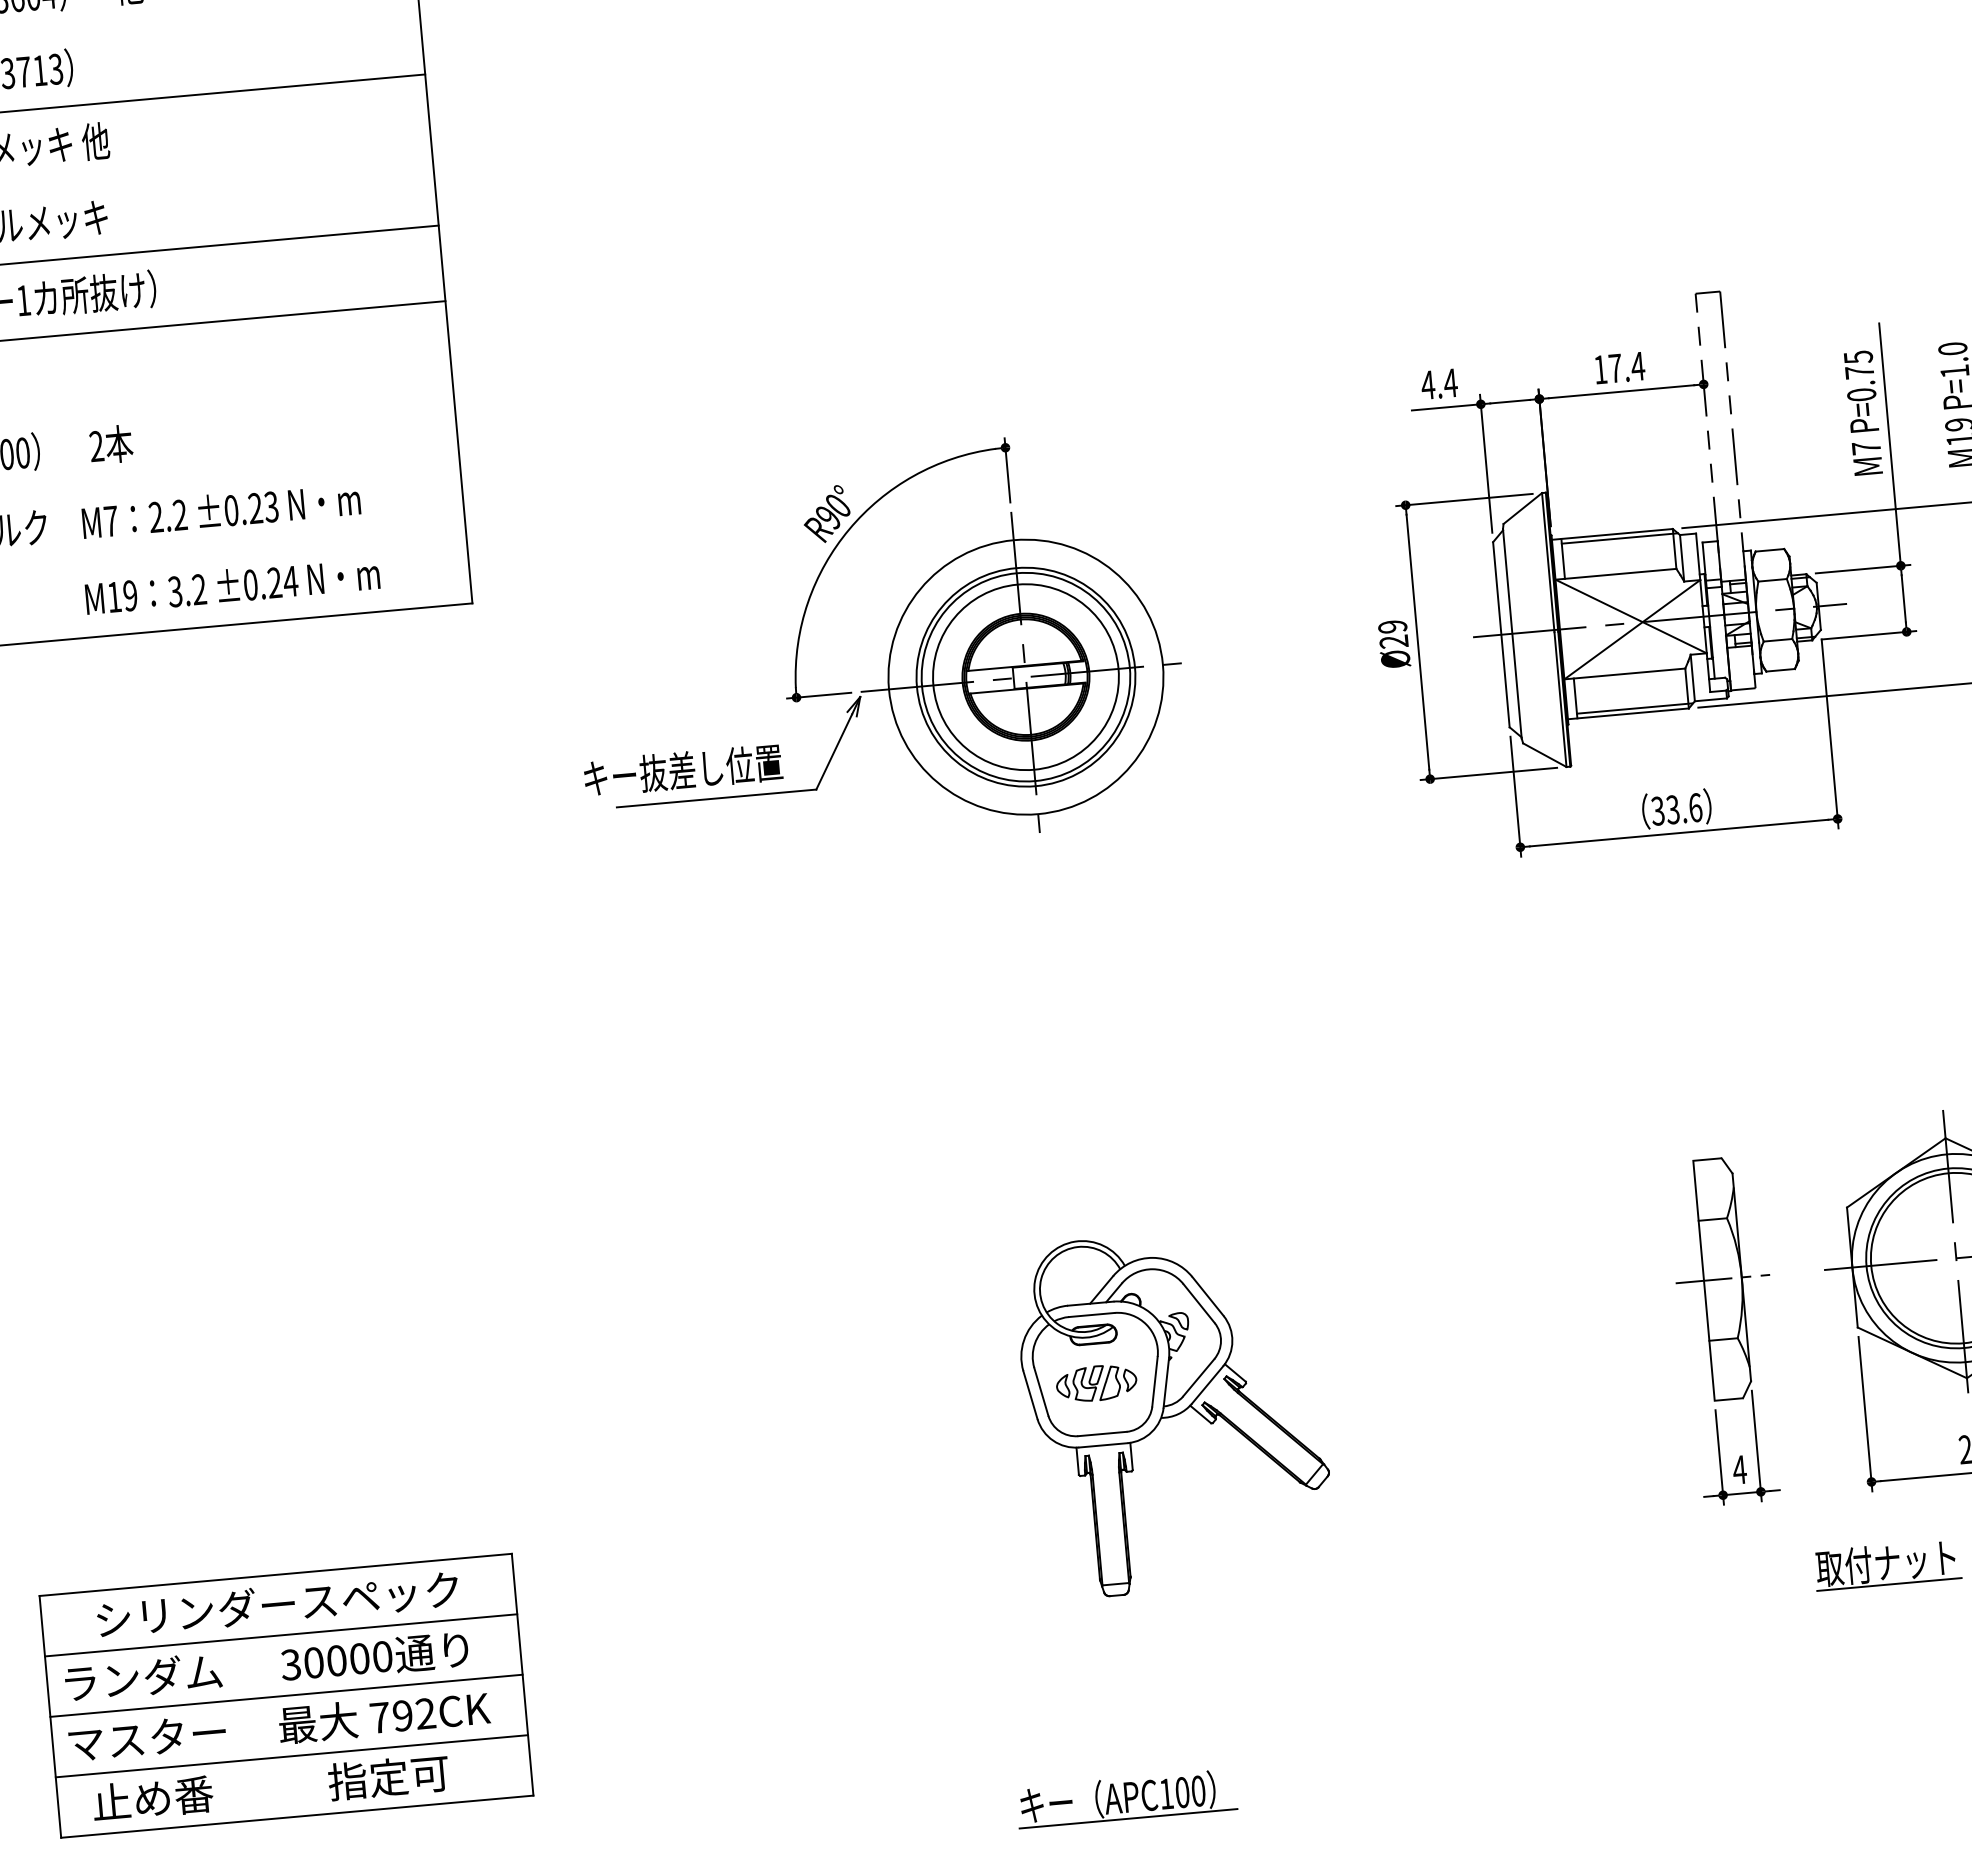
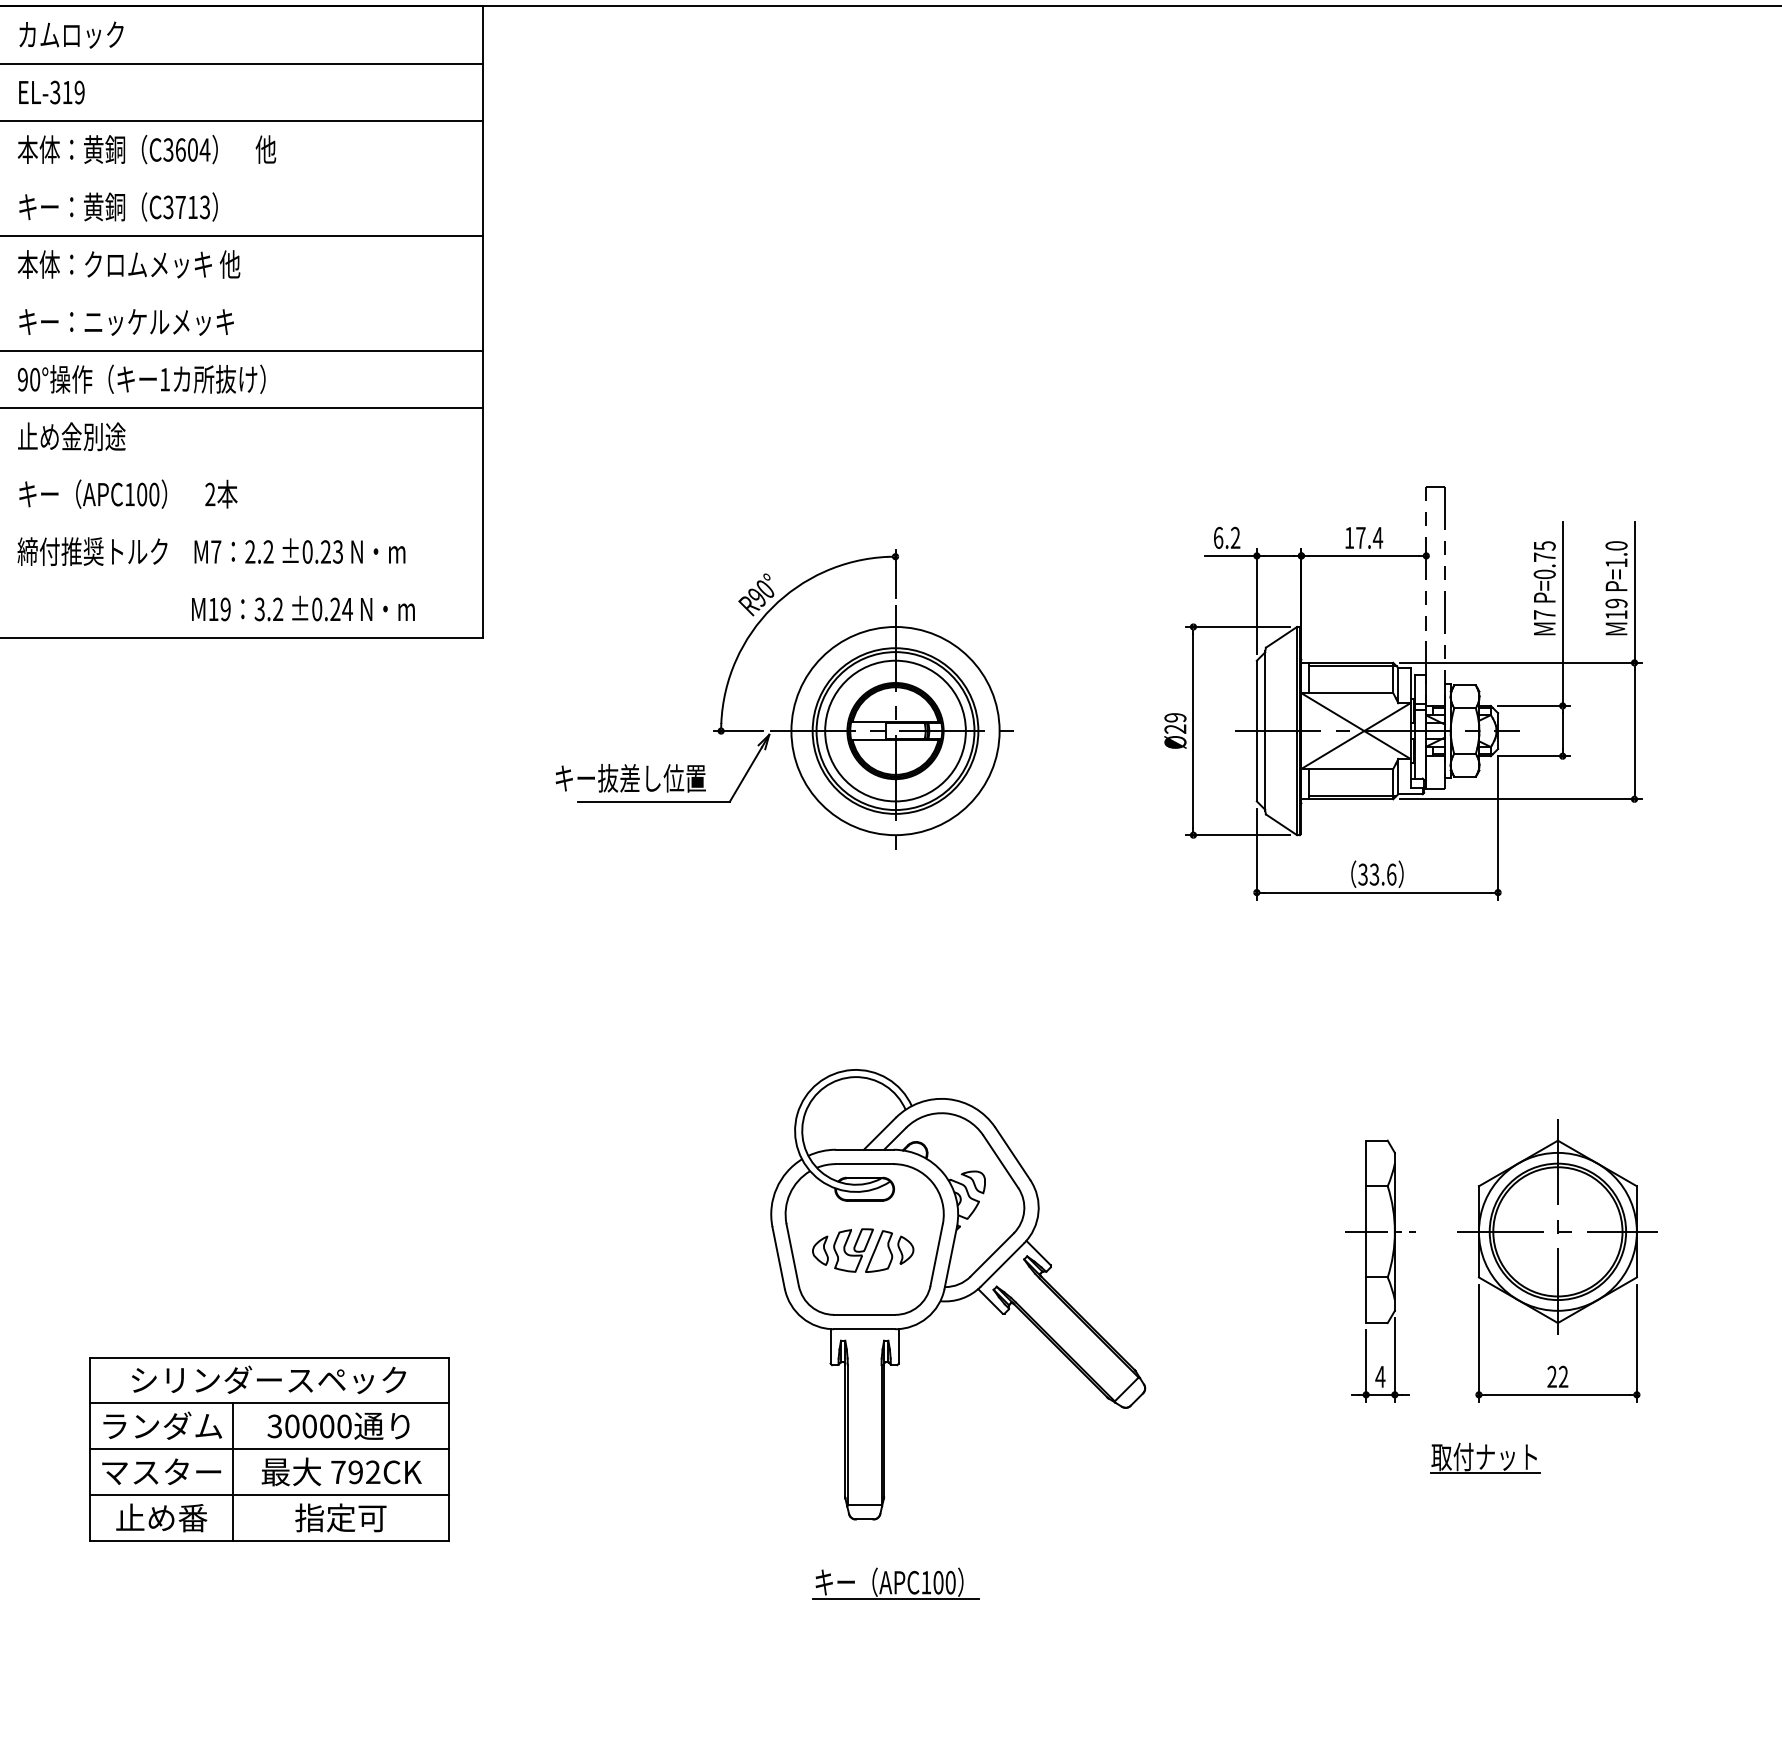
text: (1438, 383) -> (1226, 537), 4.4 -> 6.2
part: (1174, 1411) -> (958, 1294), size x1.67
line: (242, 1730) -> (233, 1472), added

